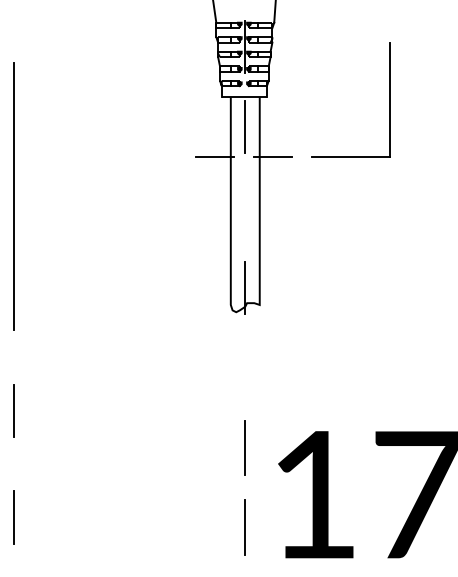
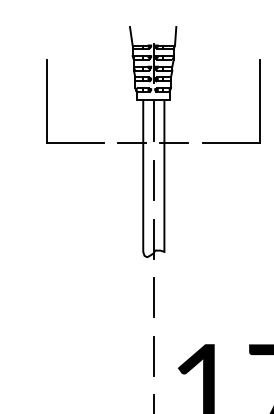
part: (99, 99) -> (47, 101), added
line: (245, 207) -> (153, 180), added
line: (245, 367) -> (153, 297), added

